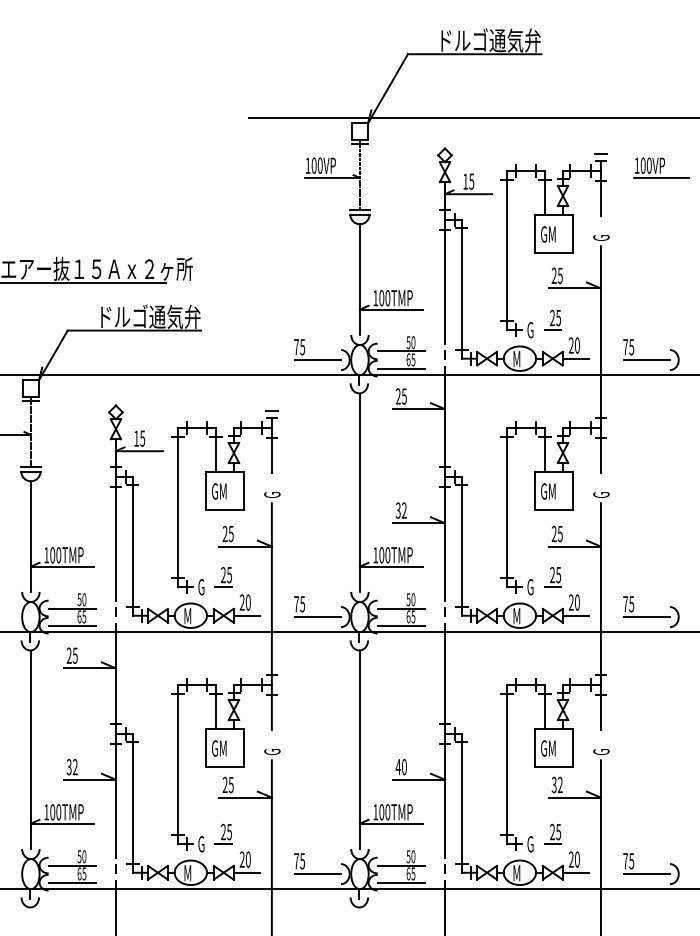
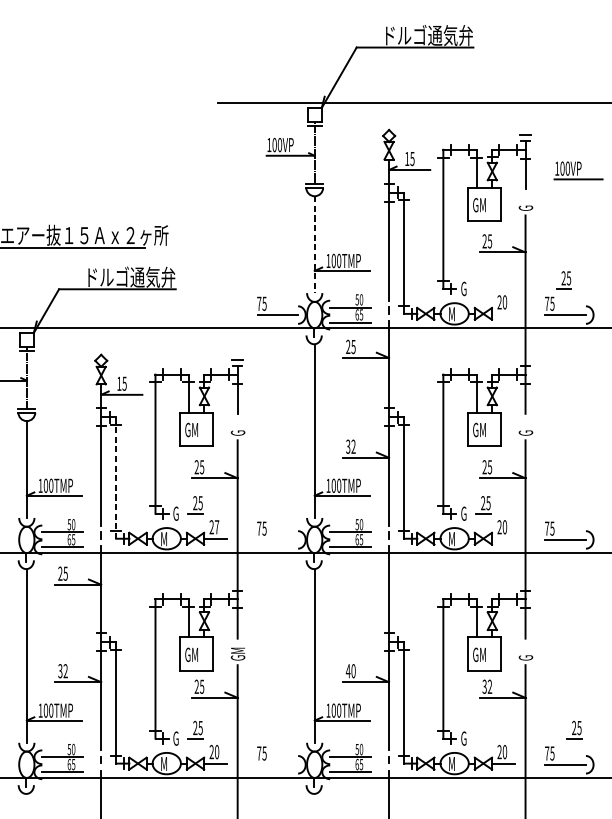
part: (661, 167) -> (578, 170), moved
line: (359, 280) -> (314, 245), solid -> dashed
part: (552, 319) -> (563, 279), moved
line: (575, 358) -> (503, 313), removed
line: (132, 546) -> (115, 478), solid -> dashed
text: (247, 602) -> (216, 527), 20 -> 27
line: (575, 615) -> (503, 538), removed
line: (317, 617) -> (277, 540), removed
text: (272, 743) -> (238, 650), G -> GM
part: (552, 833) -> (574, 729), moved
line: (317, 874) -> (277, 765), removed

